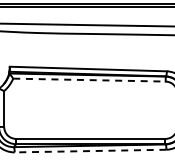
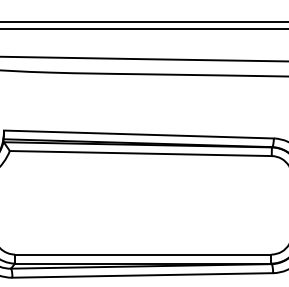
line: (89, 80) -> (140, 154), dashed -> solid
line: (90, 151) -> (142, 276), dashed -> solid

